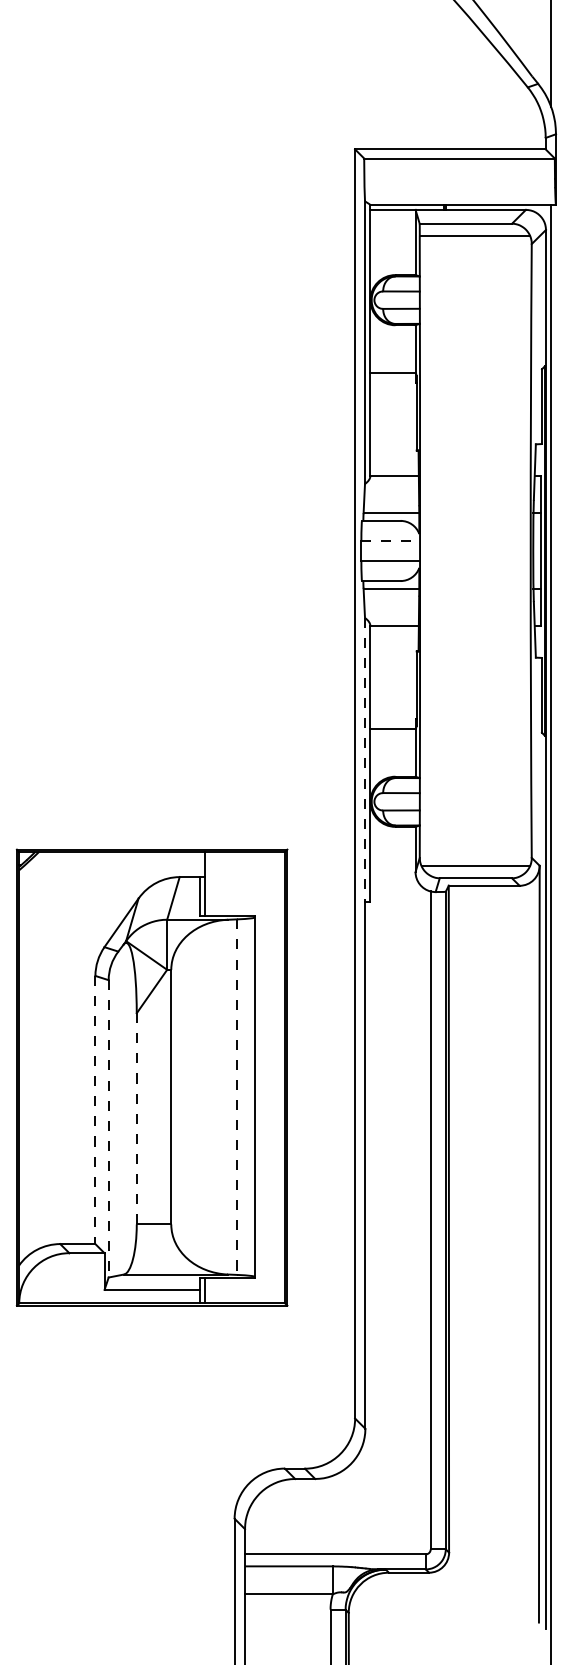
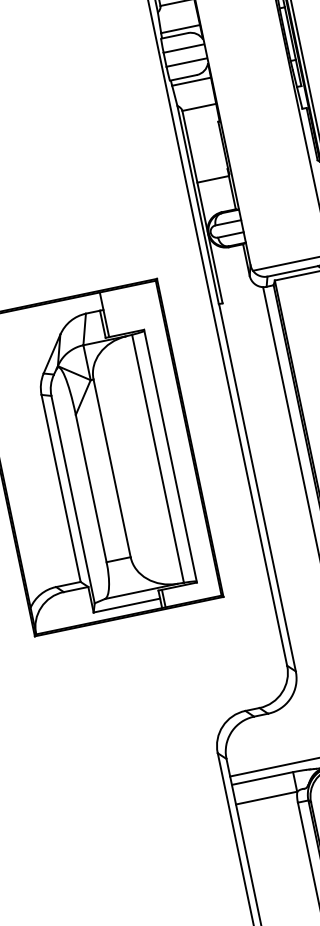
line: (390, 540) -> (183, 48), dashed -> solid
line: (365, 760) -> (198, 205), dashed -> solid
line: (237, 1097) -> (158, 458), dashed -> solid
line: (95, 1110) -> (61, 488), dashed -> solid
line: (136, 1118) -> (90, 488), dashed -> solid
line: (108, 1128) -> (72, 499), dashed -> solid

